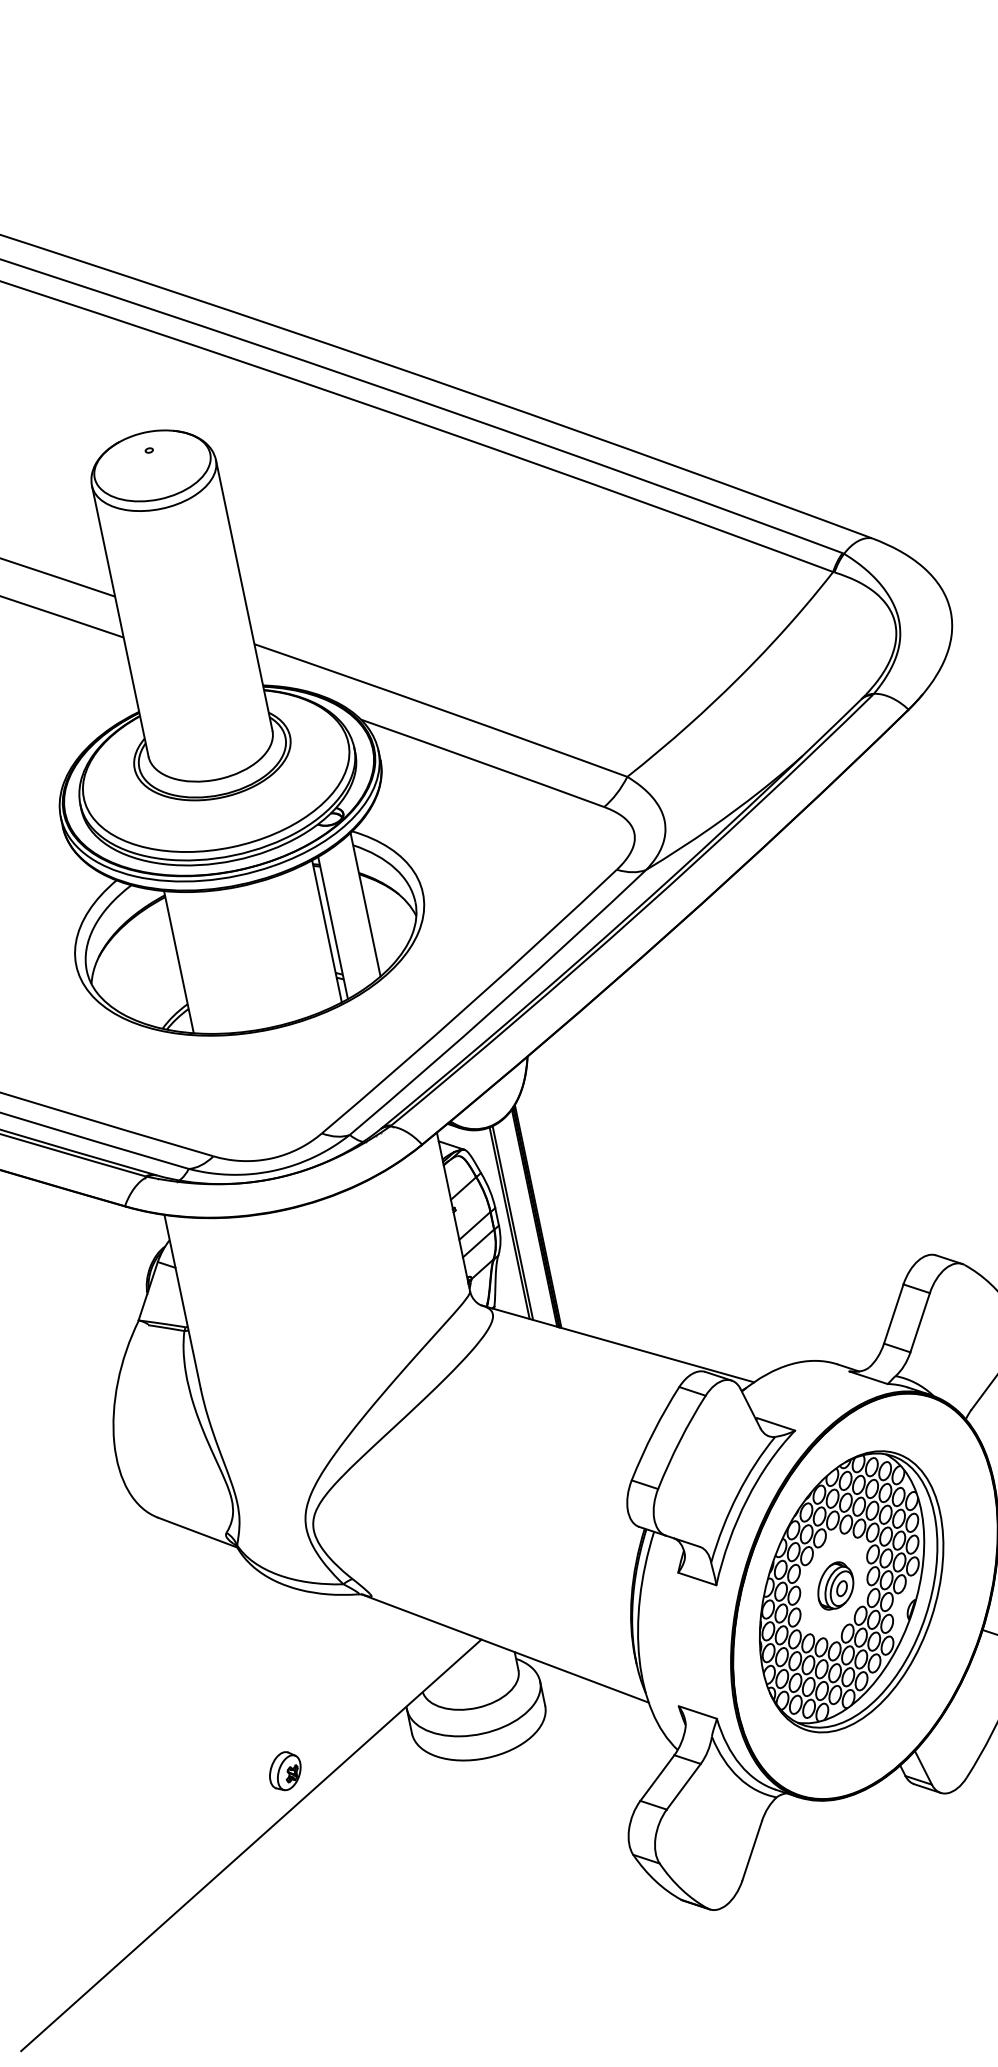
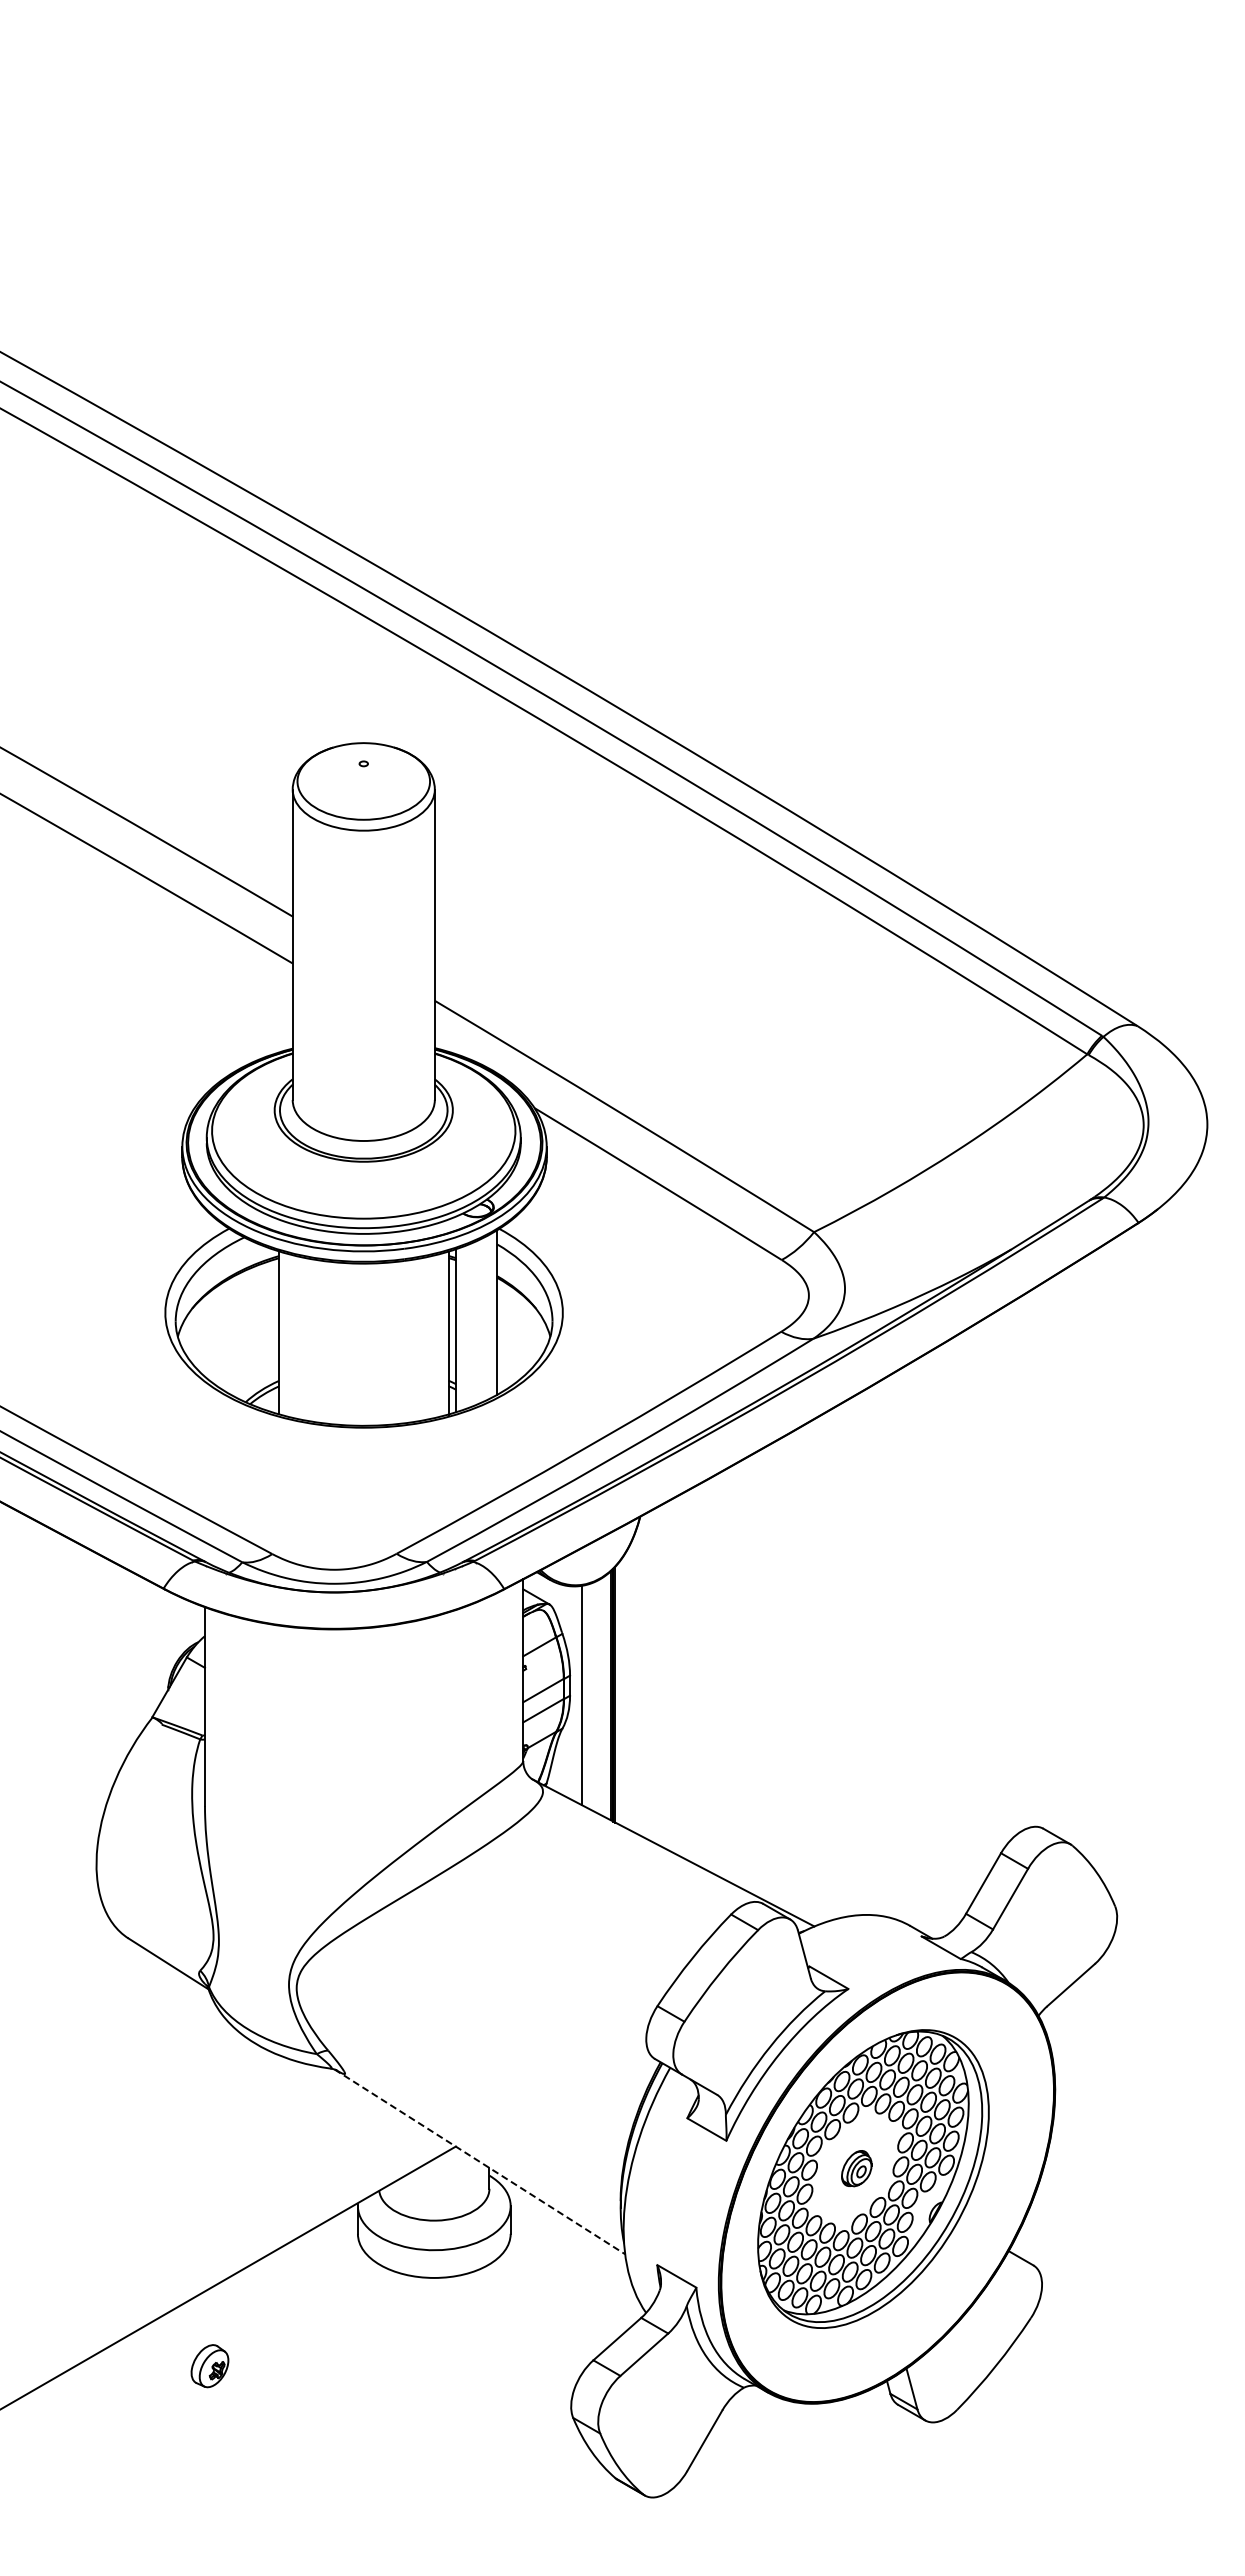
line: (512, 1223) -> (585, 1696), removed
part: (834, 1585) -> (856, 2168), size x0.7
line: (505, 1648) -> (480, 2162), solid -> dashed
part: (284, 1771) -> (209, 2366), moved

